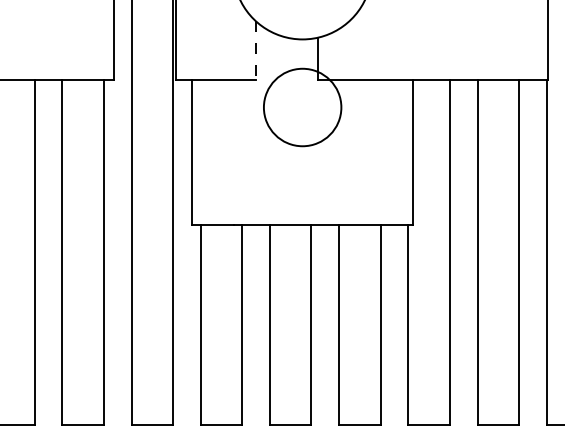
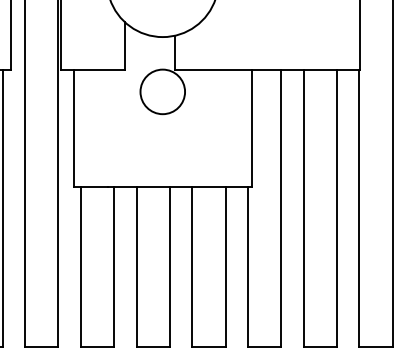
line: (255, 50) -> (124, 45), dashed -> solid
circle: (302, 107) -> (162, 91), size x0.71

